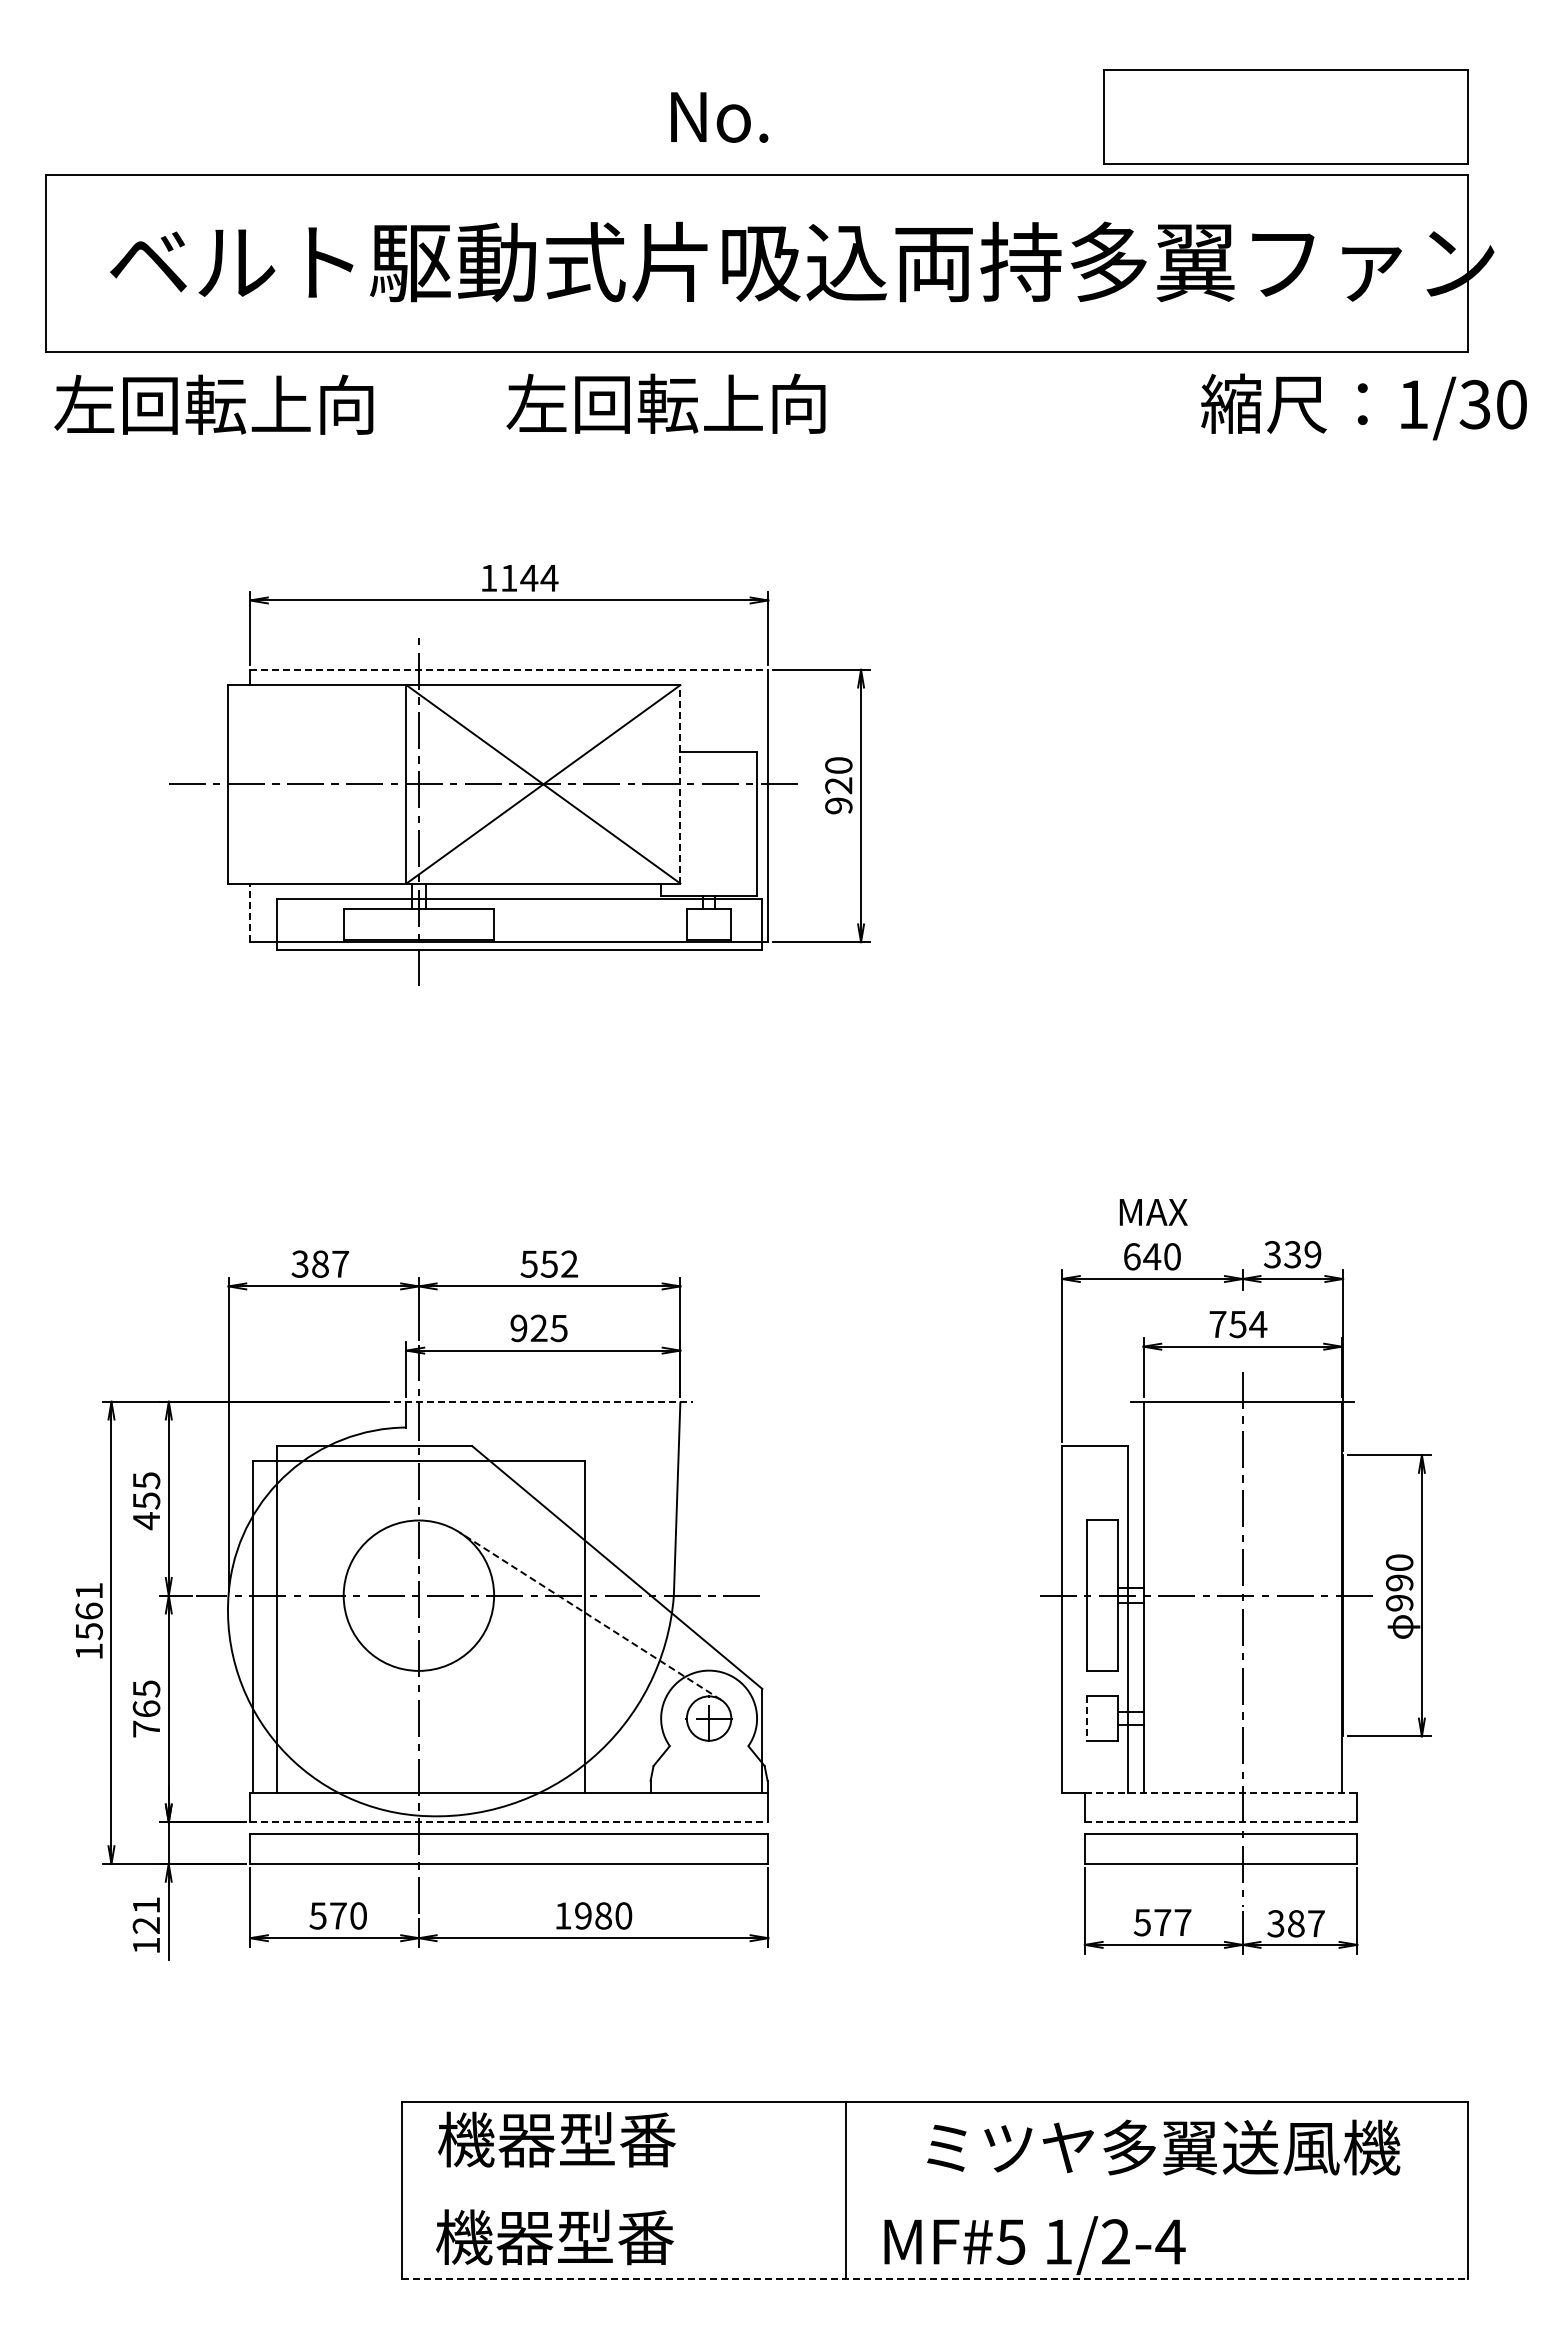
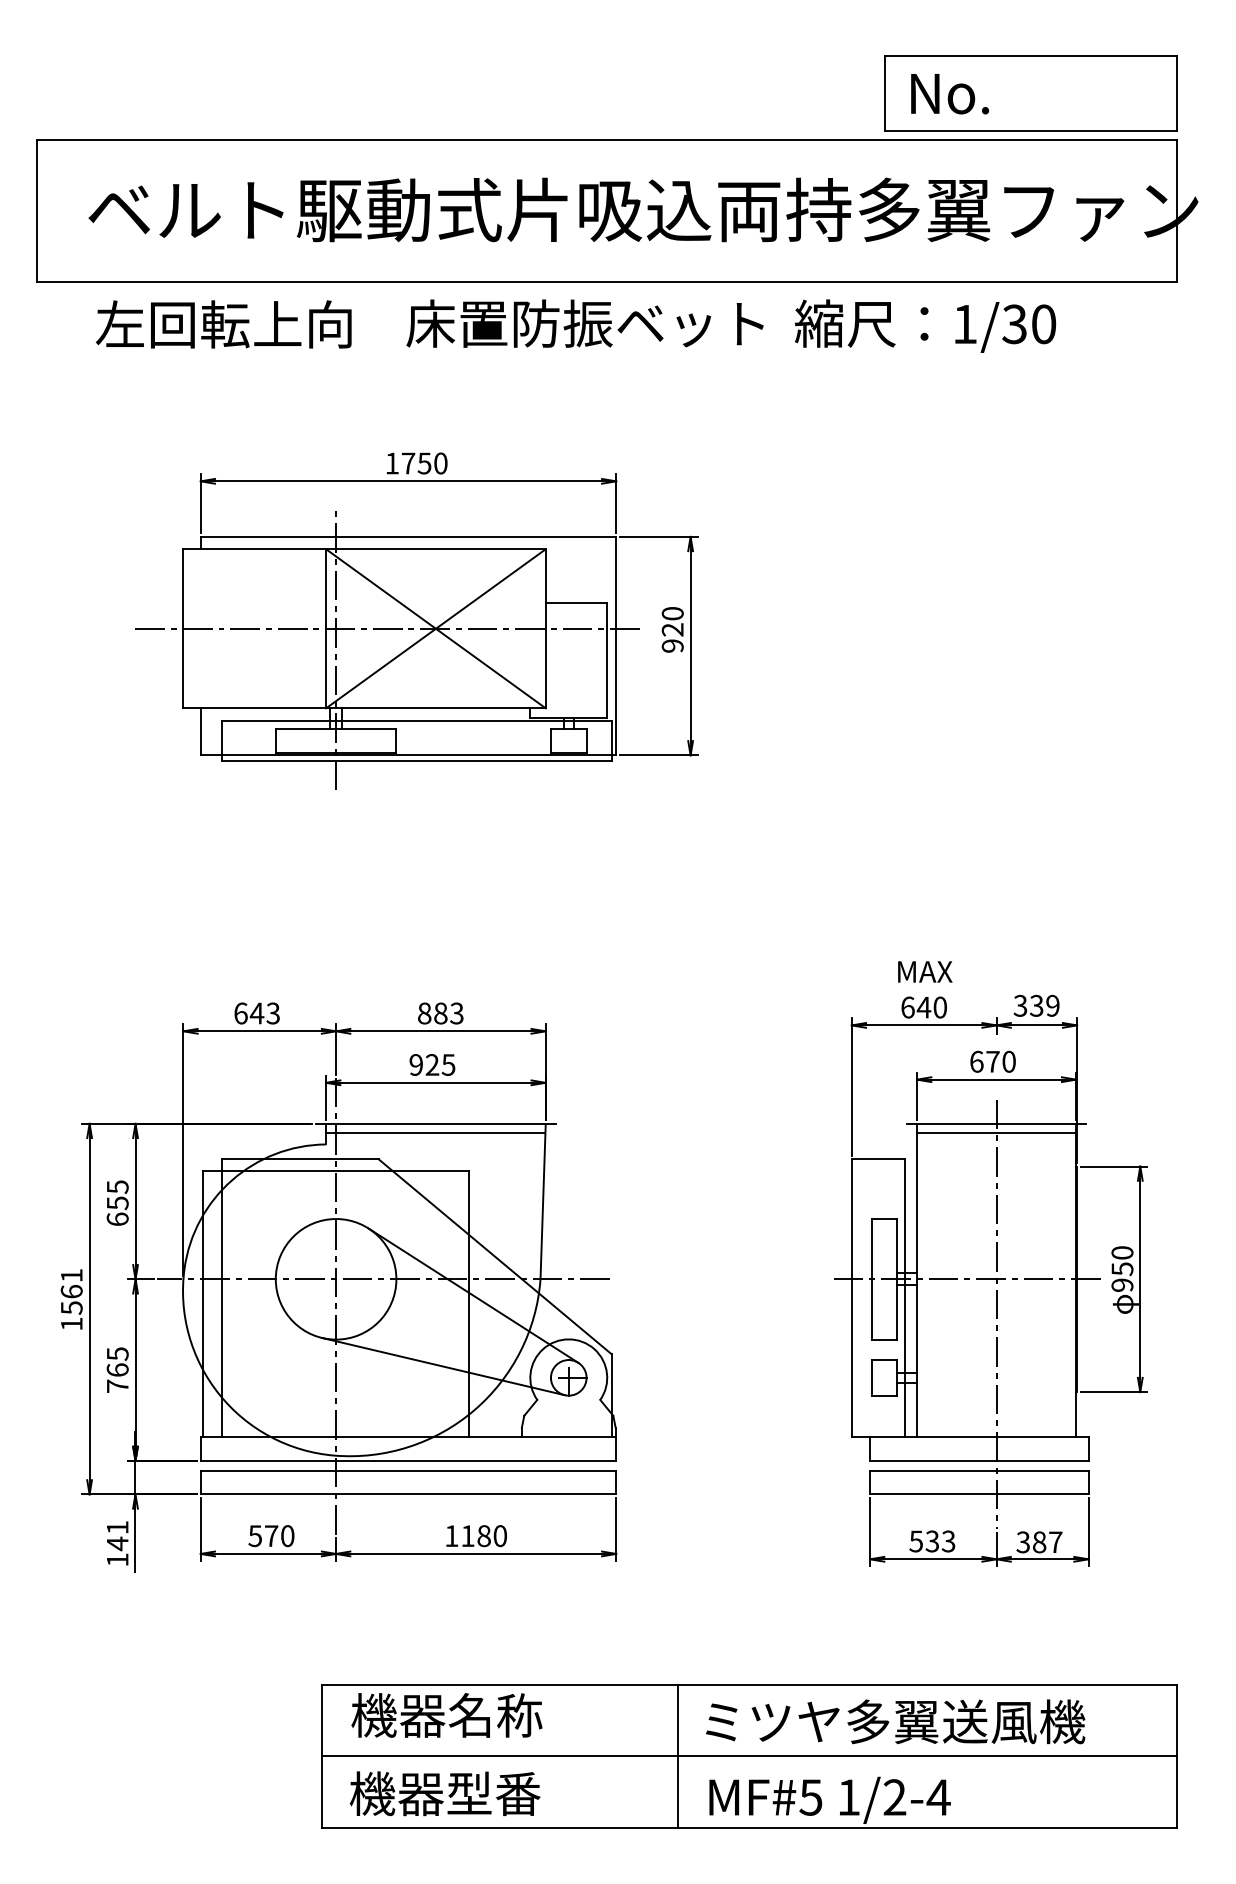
text: (719, 117) -> (949, 94), moved
text: (729, 403) -> (585, 323), 左回転上向 -> 床置防振ベット
text: (213, 404) -> (223, 324), moved
text: (1363, 406) -> (925, 325), moved
text: (529, 577) -> (424, 462), 1144 -> 1750
line: (509, 669) -> (408, 536), dashed -> solid
line: (680, 783) -> (545, 628), dashed -> solid
line: (250, 912) -> (201, 731), dashed -> solid
text: (320, 1263) -> (257, 1012), 387 -> 643
text: (549, 1263) -> (440, 1012), 552 -> 883
text: (1238, 1324) -> (993, 1061), 754 -> 670
line: (543, 1401) -> (435, 1123), dashed -> solid
line: (542, 1413) -> (435, 1133), added
line: (1242, 1413) -> (996, 1133), added
text: (146, 1521) -> (117, 1219), 455 -> 655
text: (1399, 1582) -> (1122, 1268), 990 -> 950
line: (589, 1615) -> (472, 1295), dashed -> solid
line: (552, 1704) -> (443, 1366), added
line: (1087, 1719) -> (872, 1378), dashed -> solid
line: (1221, 1792) -> (979, 1437), dashed -> solid
line: (509, 1822) -> (408, 1461), dashed -> solid
line: (1221, 1822) -> (979, 1461), dashed -> solid
text: (583, 1915) -> (468, 1535), 1980 -> 1180
text: (1172, 1922) -> (940, 1541), 577 -> 533
text: (145, 1925) -> (116, 1543), 121 -> 141
text: (617, 2139) -> (495, 1715), 機器型番 -> 機器名称
text: (1163, 2147) -> (895, 1721), moved
line: (934, 2190) -> (749, 1756), added
line: (935, 2279) -> (750, 1827), dashed -> solid

